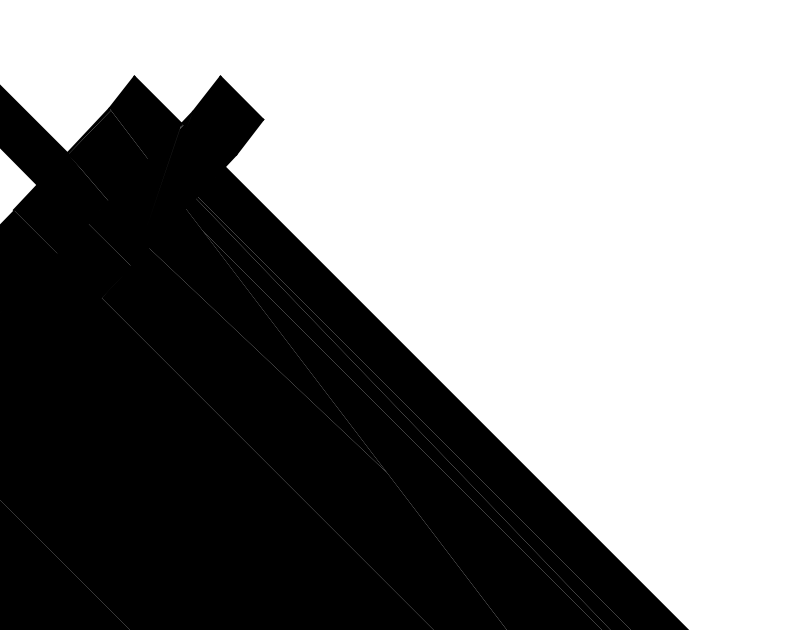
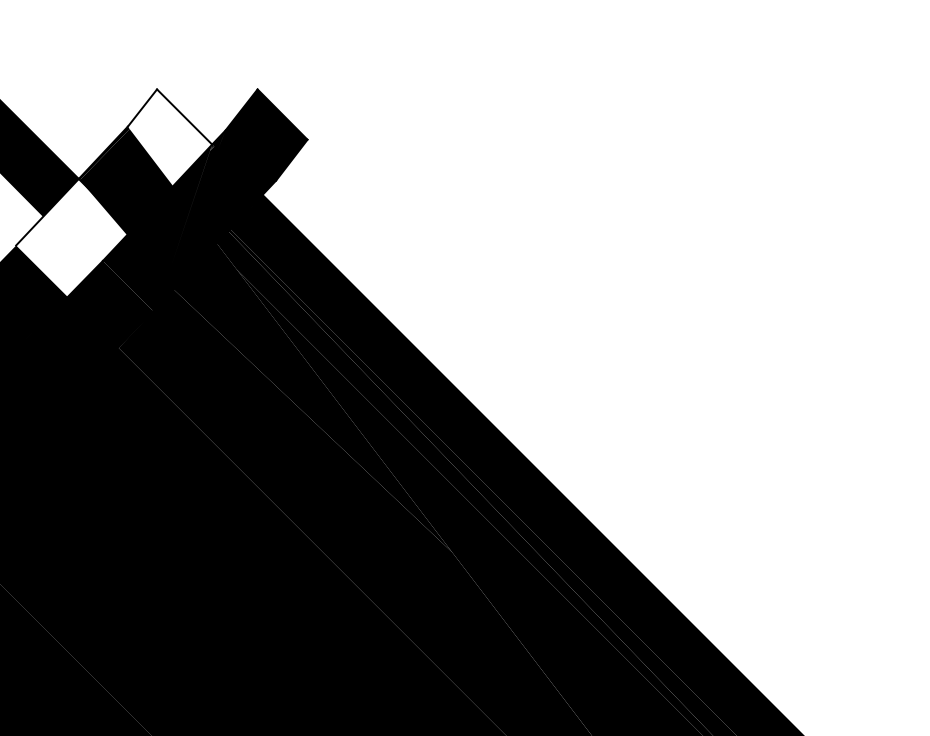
fill: (145, 117) -> (169, 137), removed
fill: (60, 203) -> (70, 237), removed

